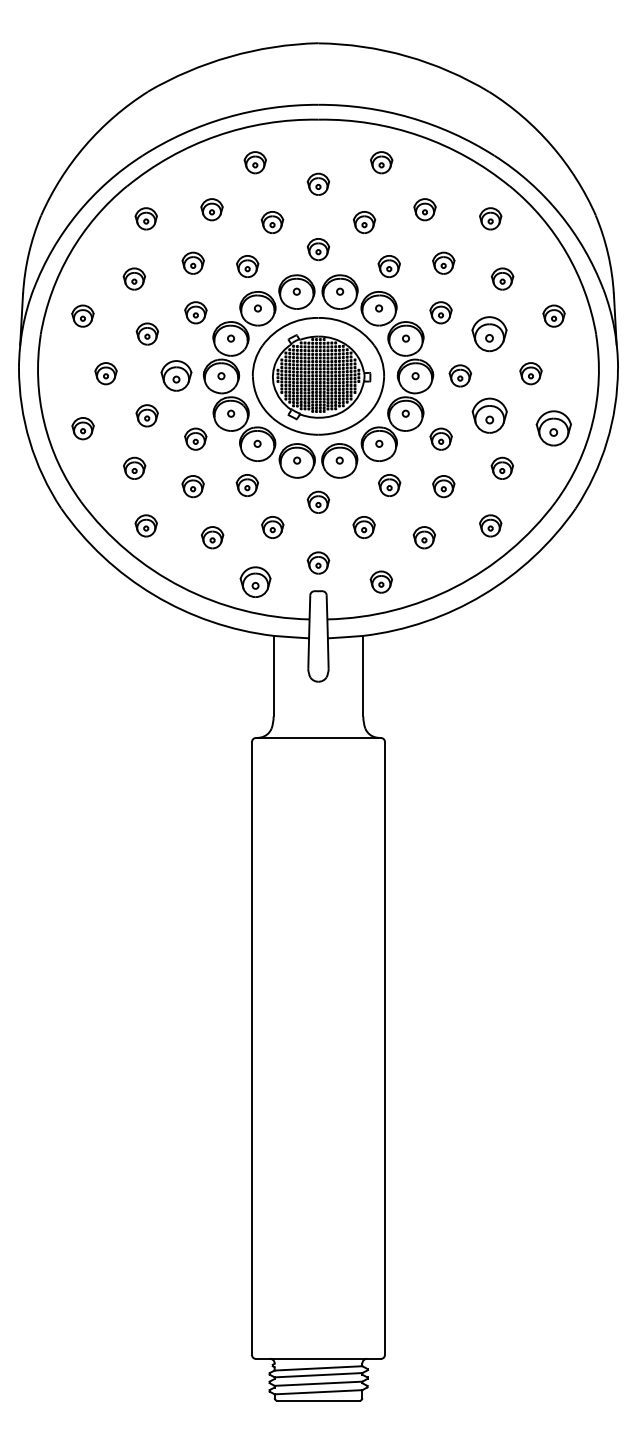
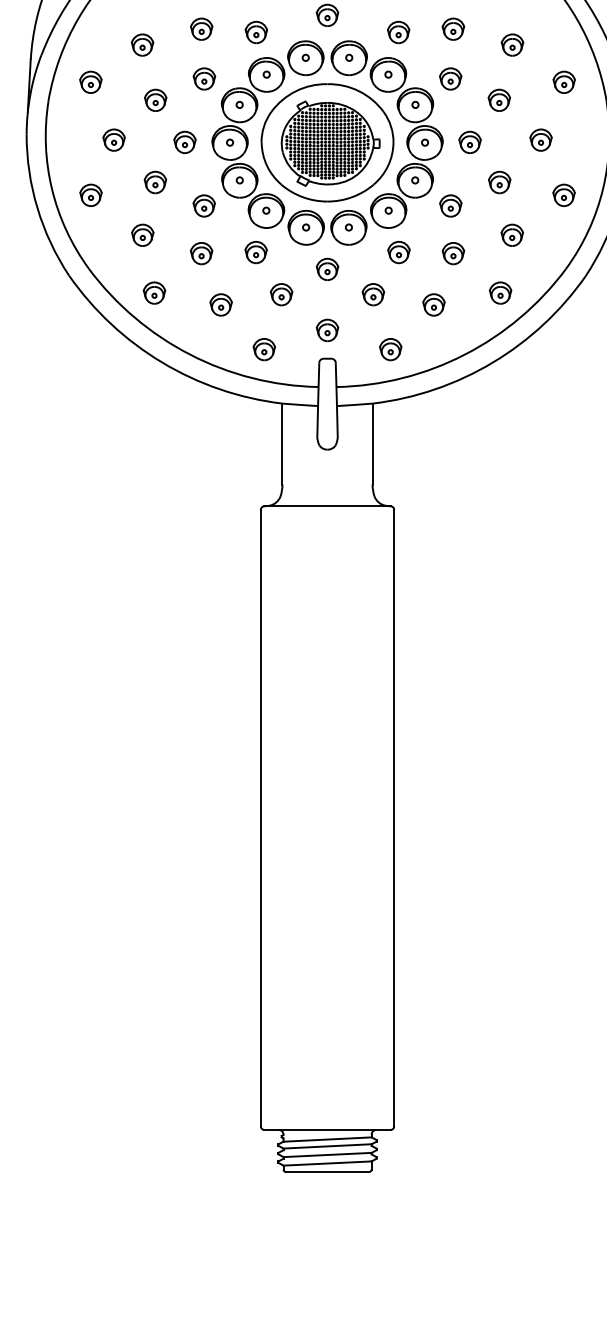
part: (489, 333) -> (499, 99), size x0.62
part: (176, 375) -> (184, 141), size x0.71
part: (489, 415) -> (499, 182), size x0.62
part: (553, 428) -> (563, 195), size x0.62
part: (255, 581) -> (264, 348), size x0.71

